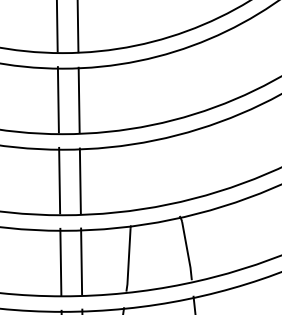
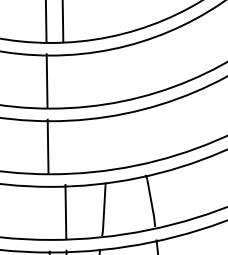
line: (78, 99) -> (63, 80), removed
line: (79, 180) -> (64, 146), removed
line: (60, 262) -> (48, 212), removed

